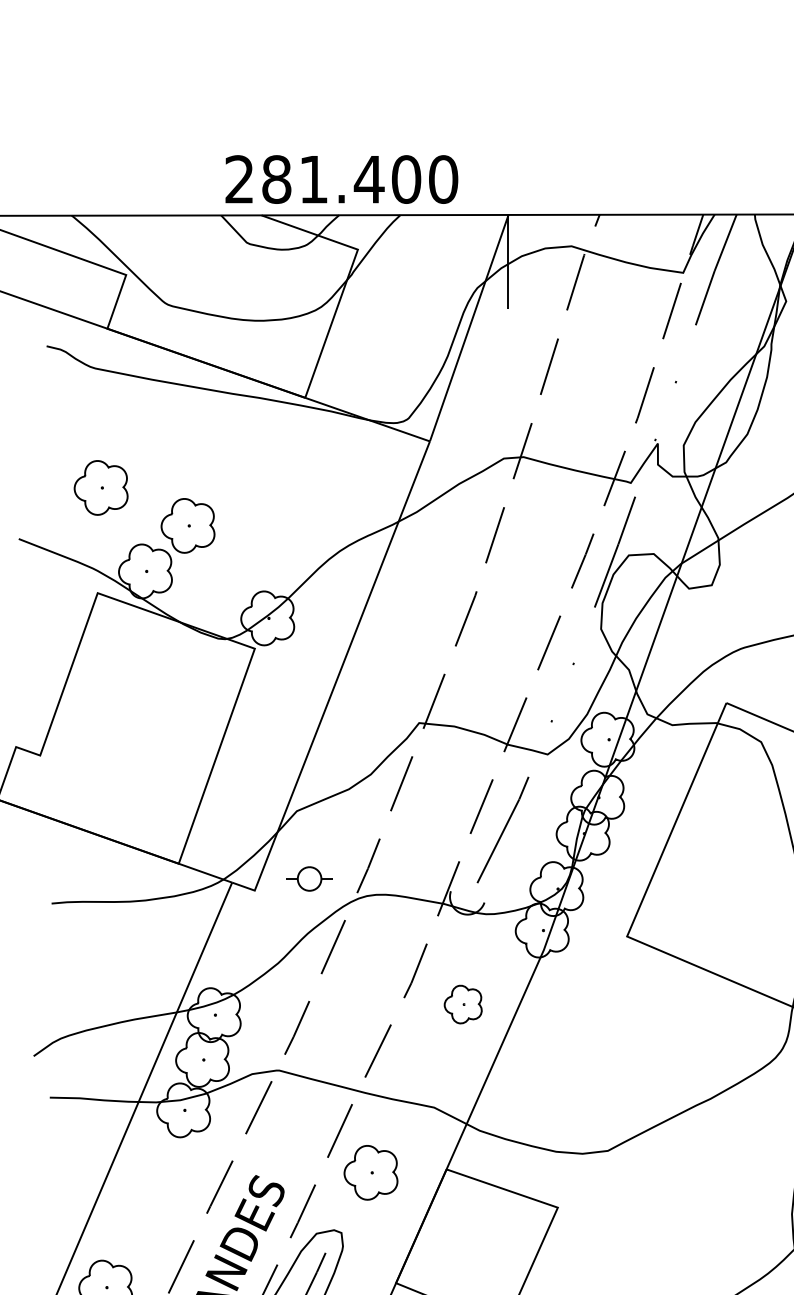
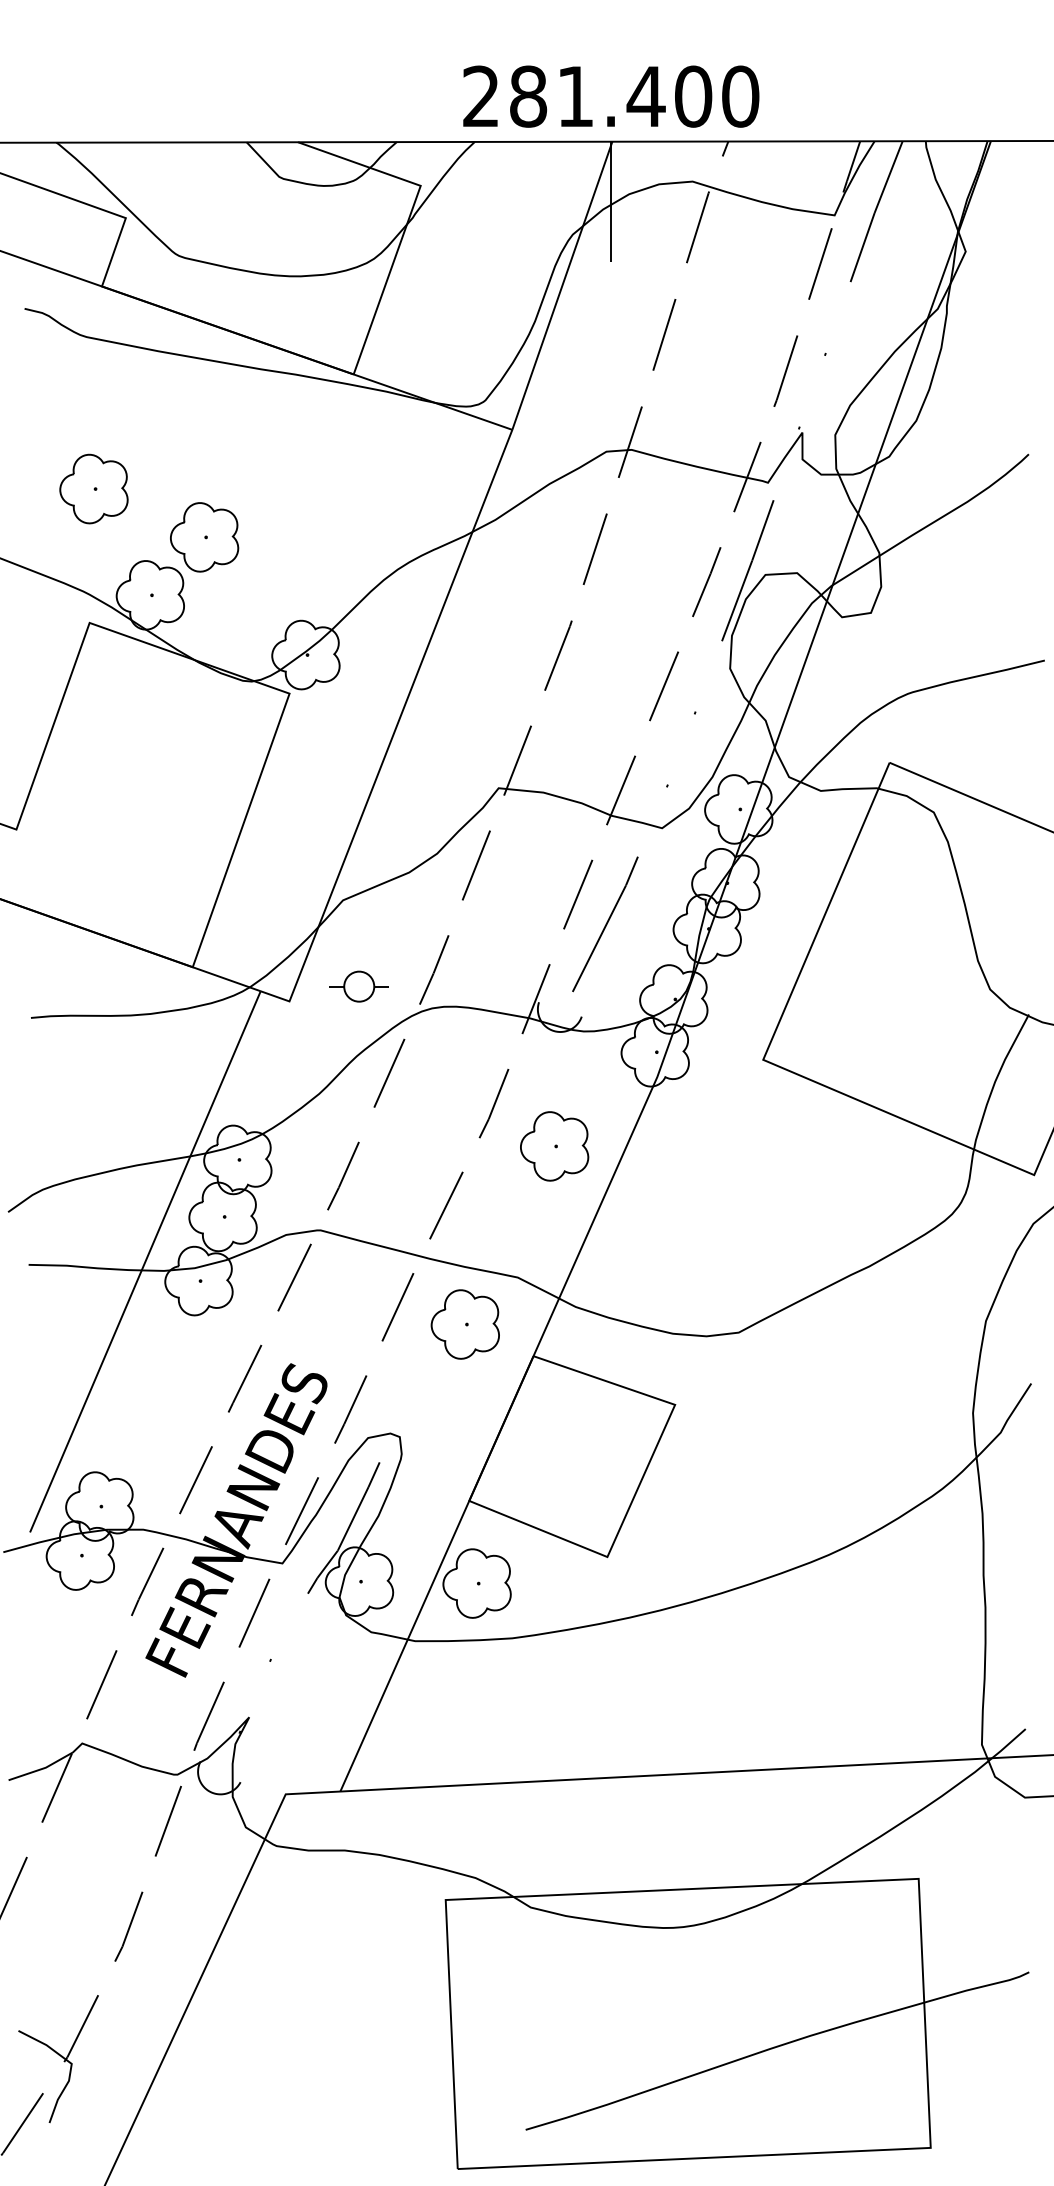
text: (342, 179) -> (611, 96), moved
part: (463, 1004) -> (554, 1146), size x1.43
part: (370, 1172) -> (464, 1324), moved

